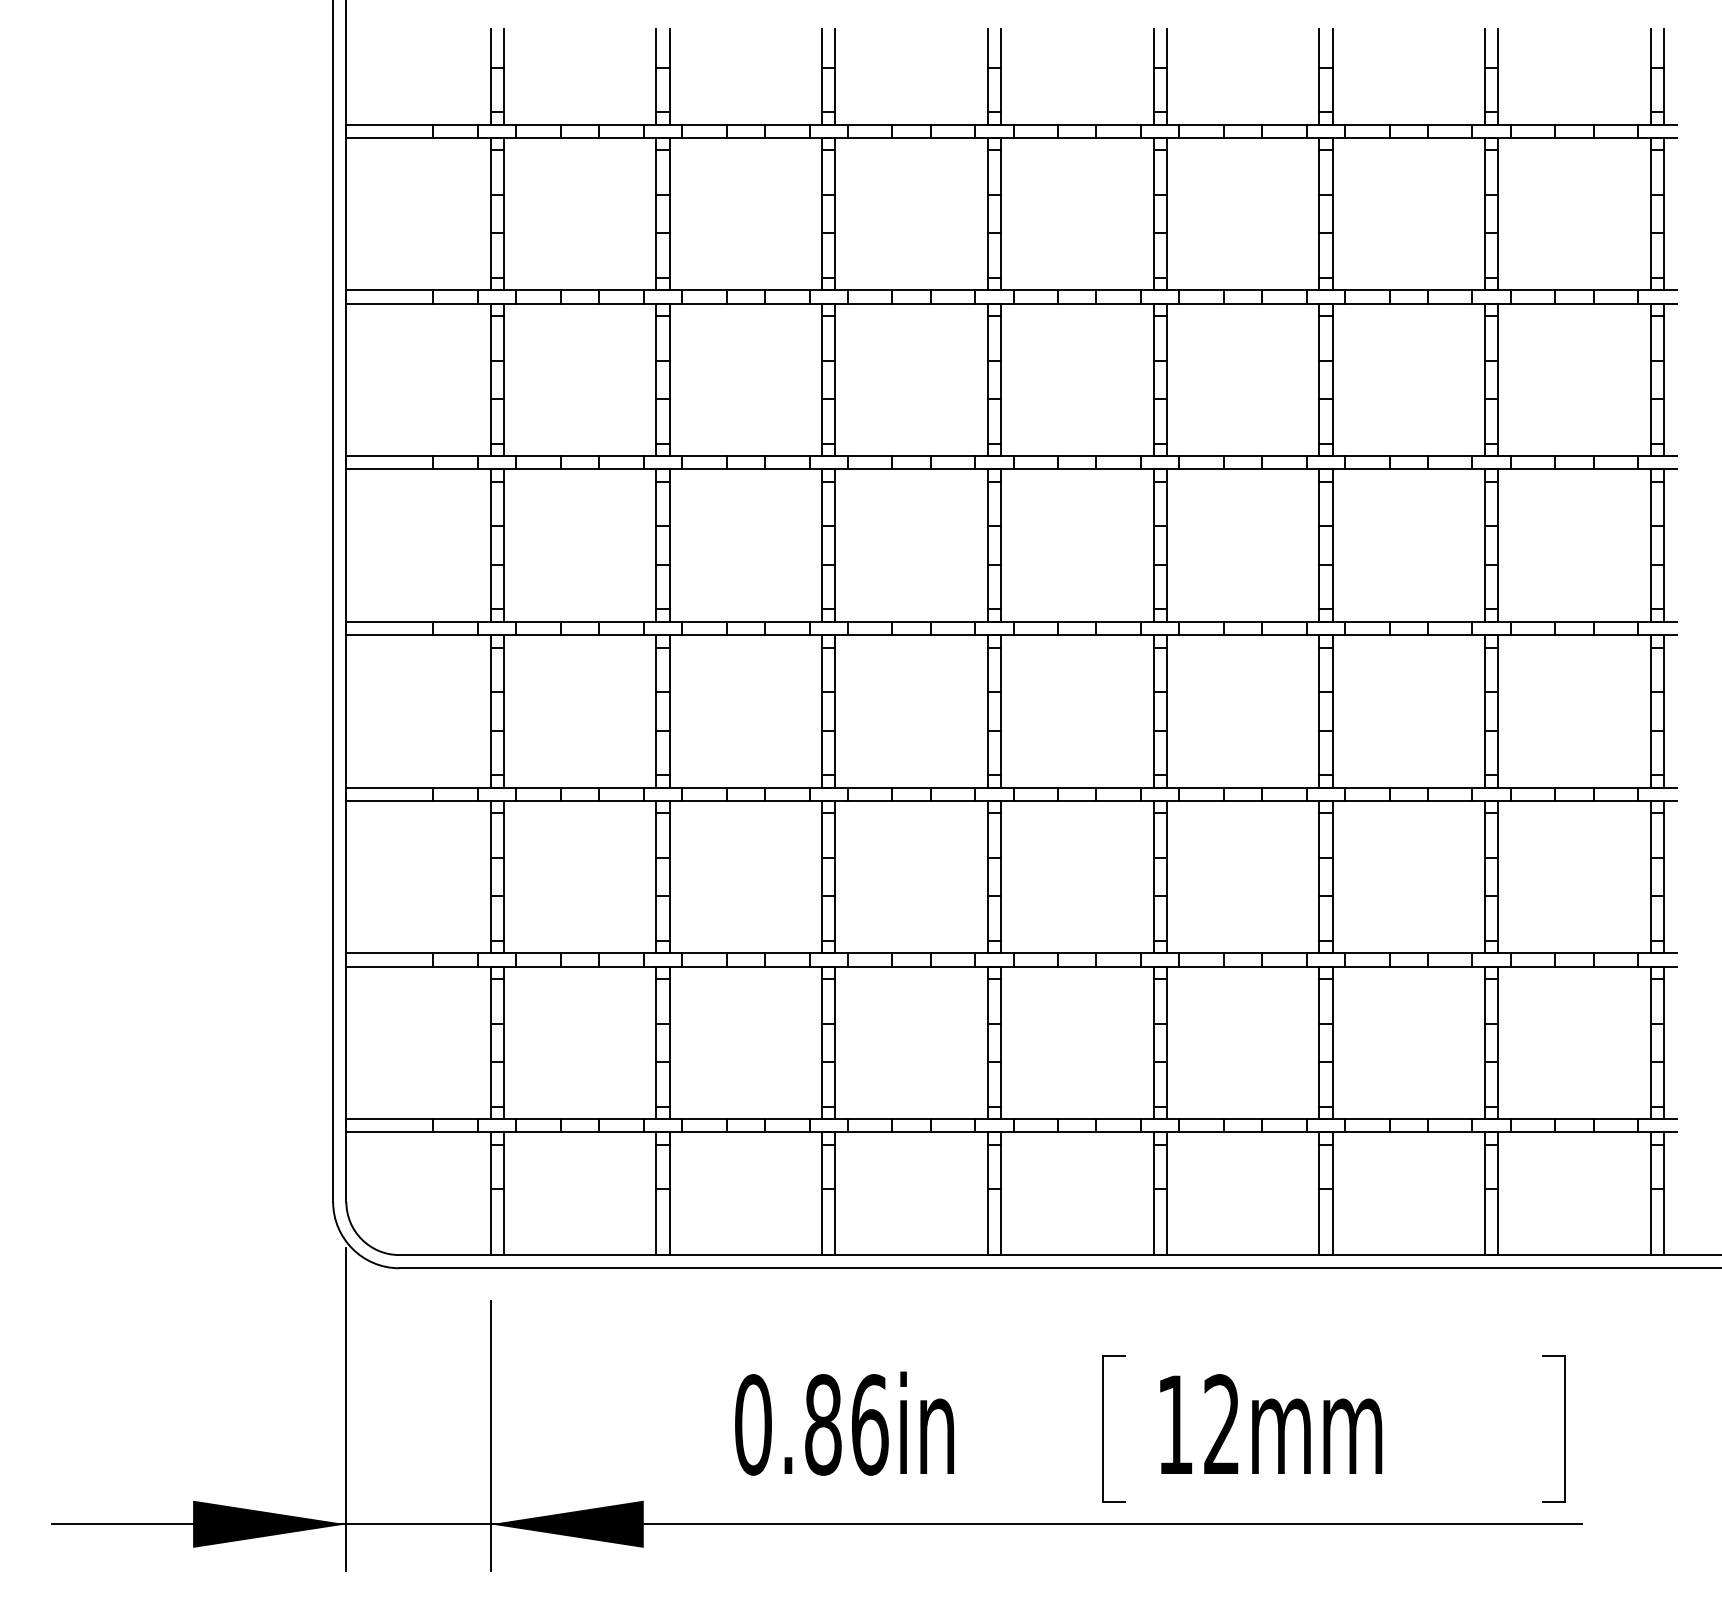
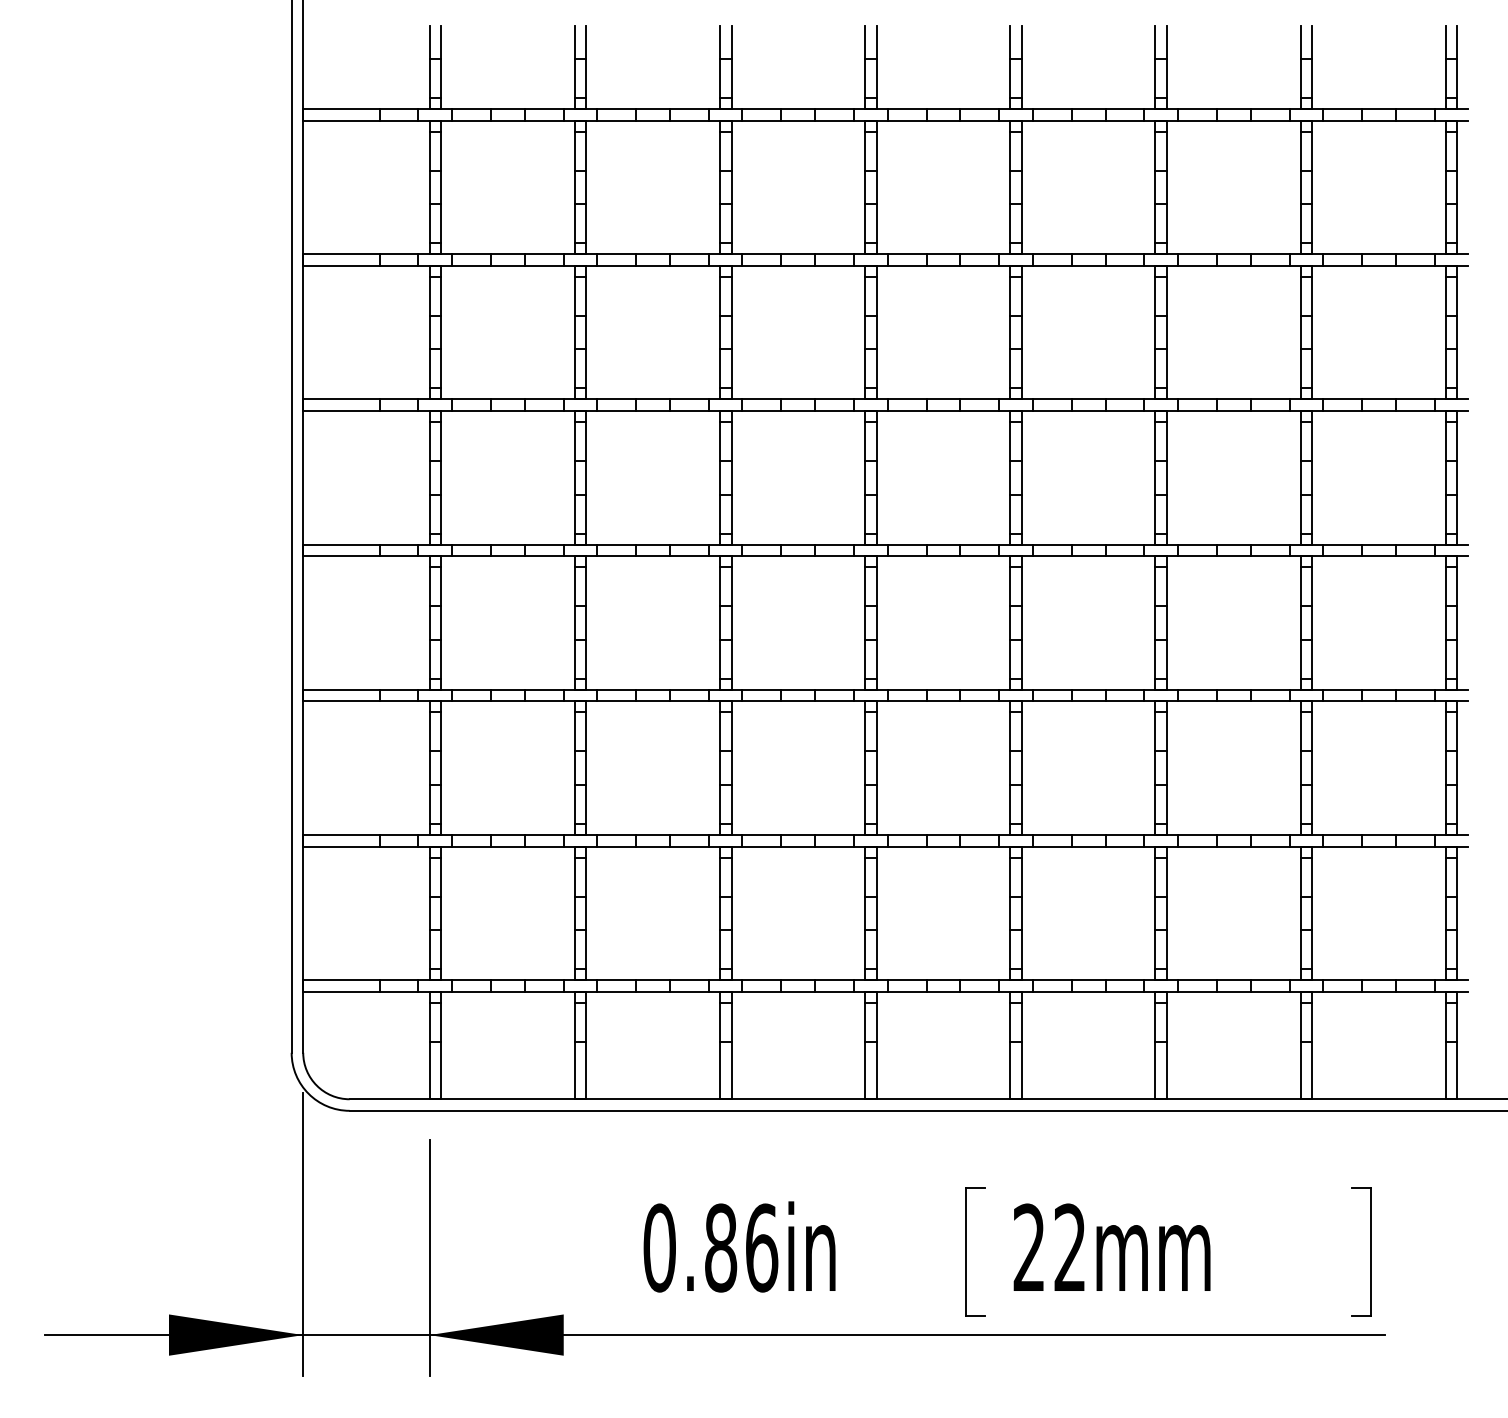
text: (1174, 1423) -> (1028, 1246), 12mm -> 22mm

